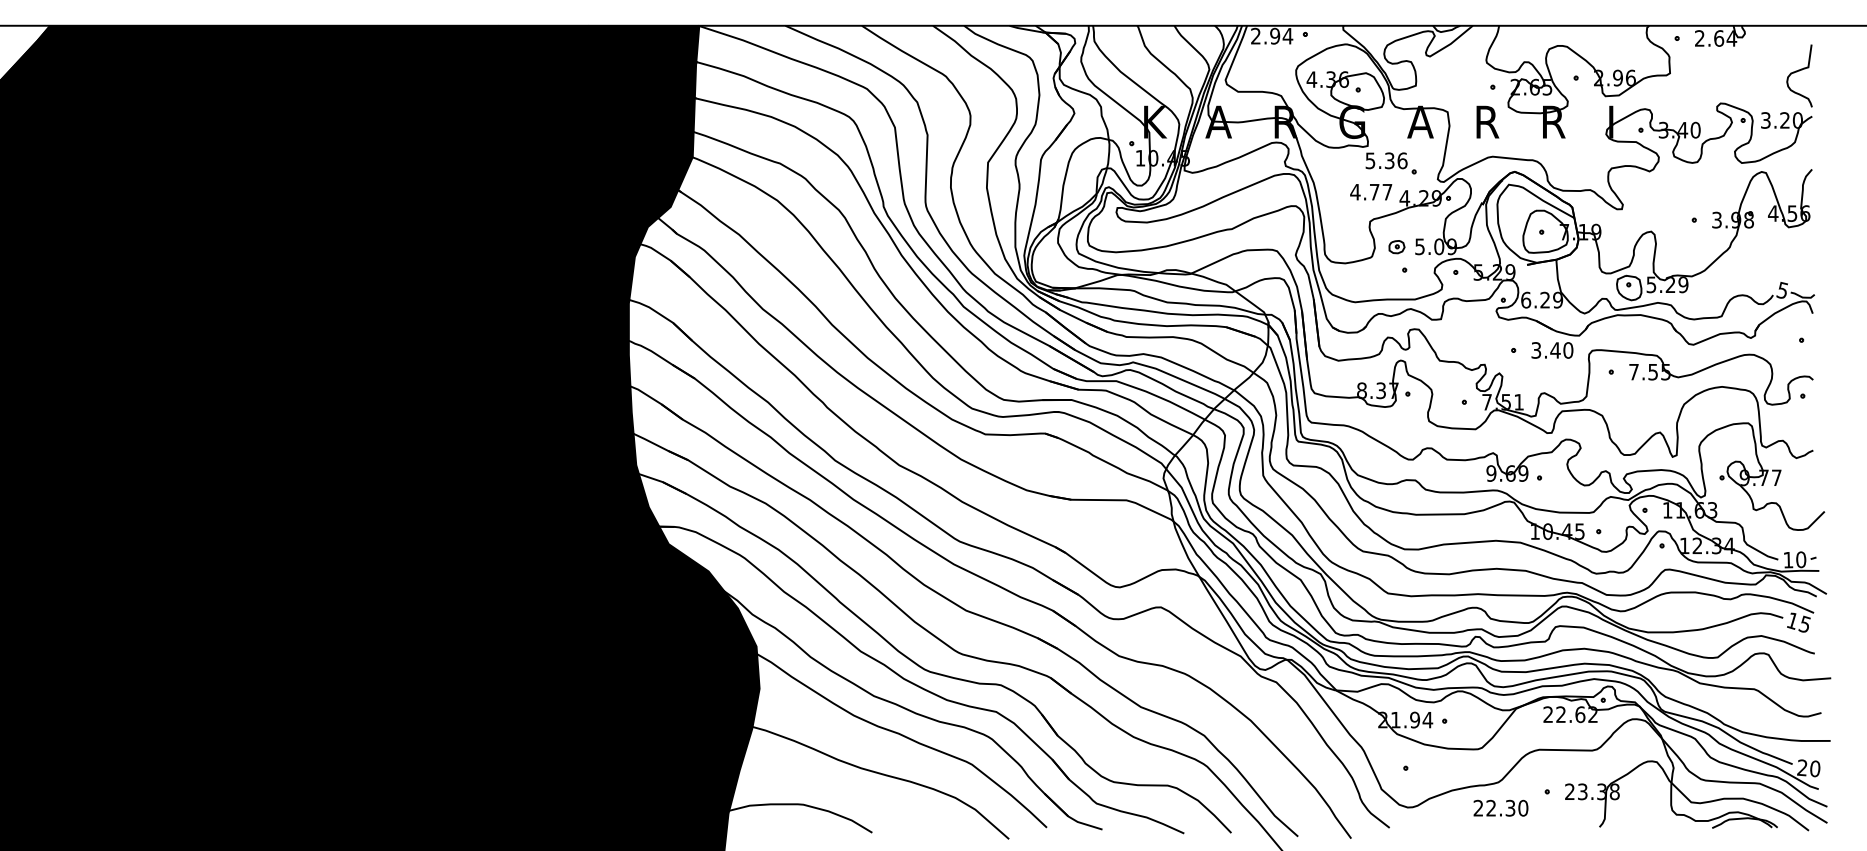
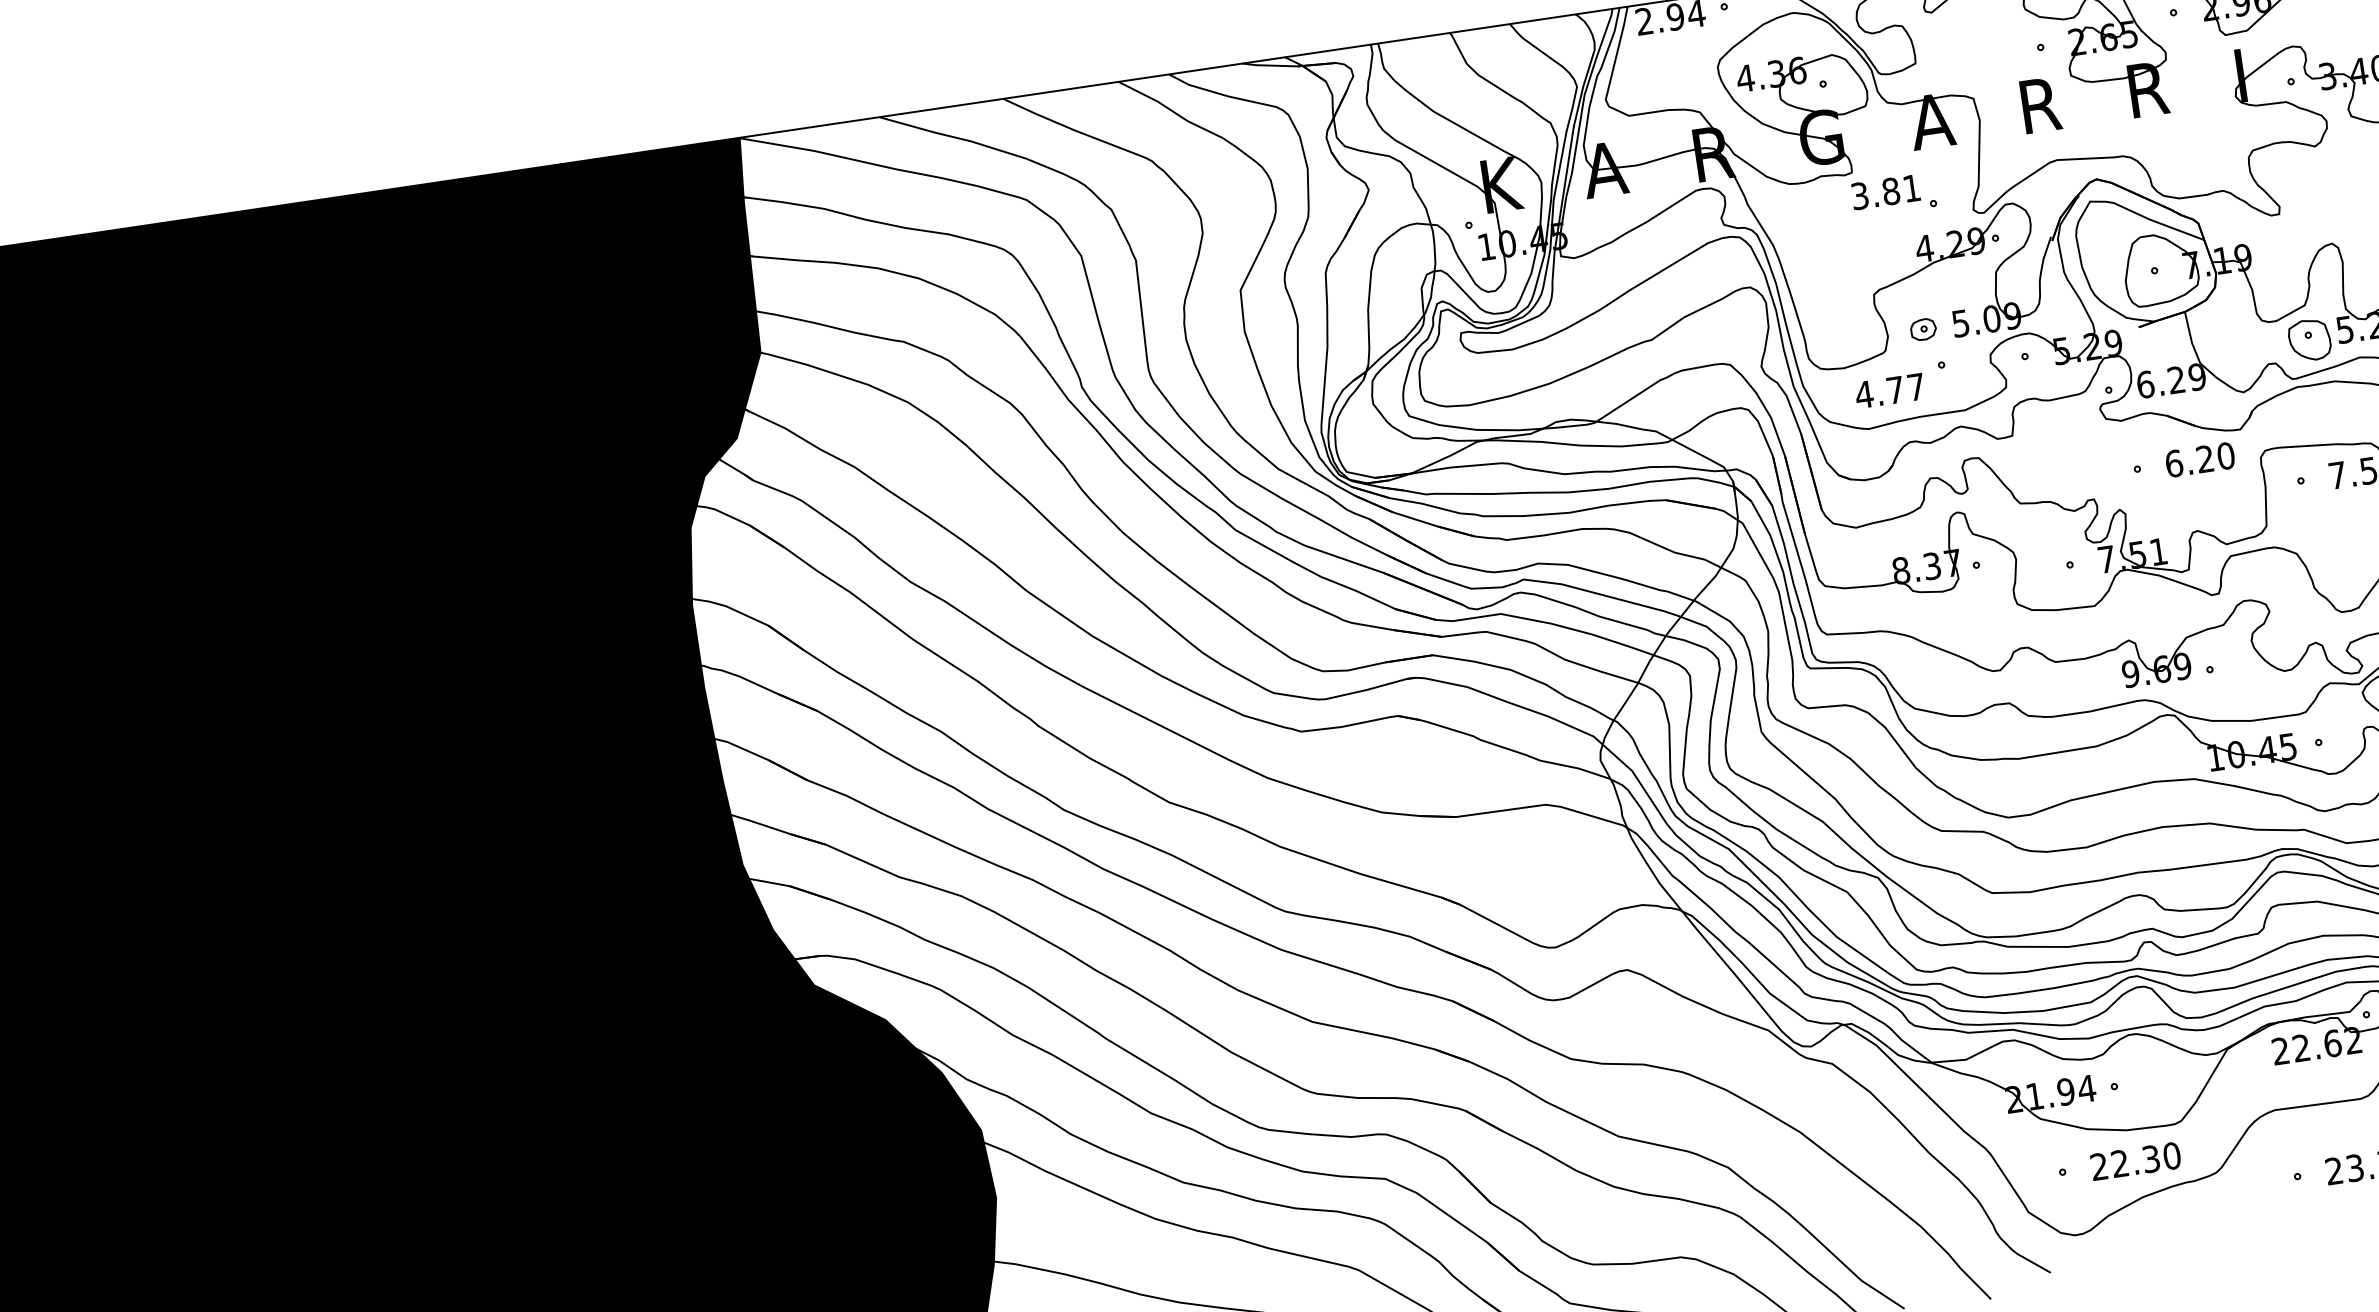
text: (1386, 160) -> (1885, 191), 5.36 -> 3.81
text: (1371, 192) -> (1890, 391), moved
text: (1545, 350) -> (2189, 461), 3.40 -> 6.20
text: (1500, 807) -> (2134, 1160), moved

